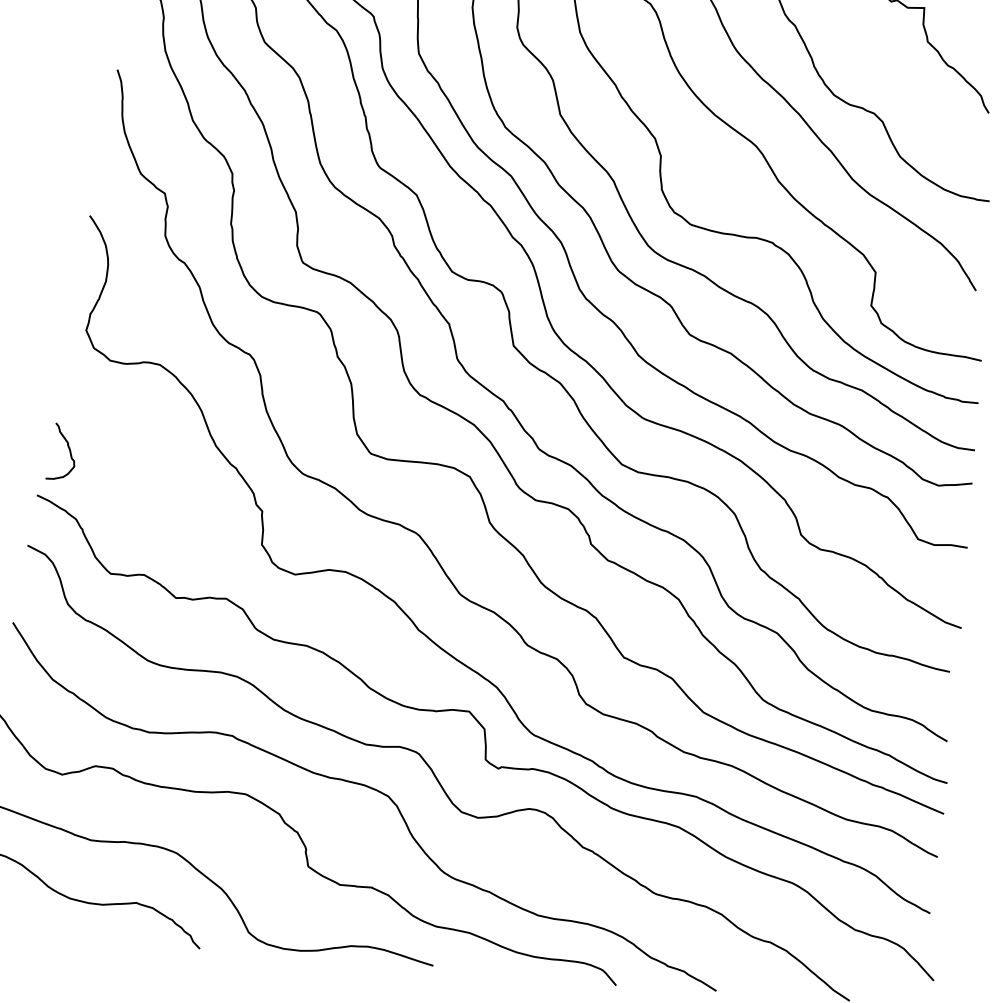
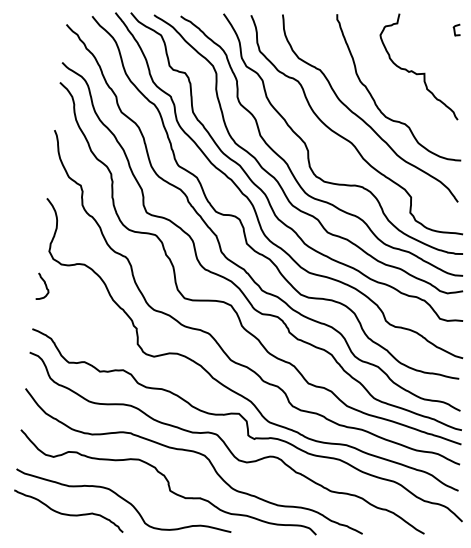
curve: (66, 448) -> (44, 284), moved

